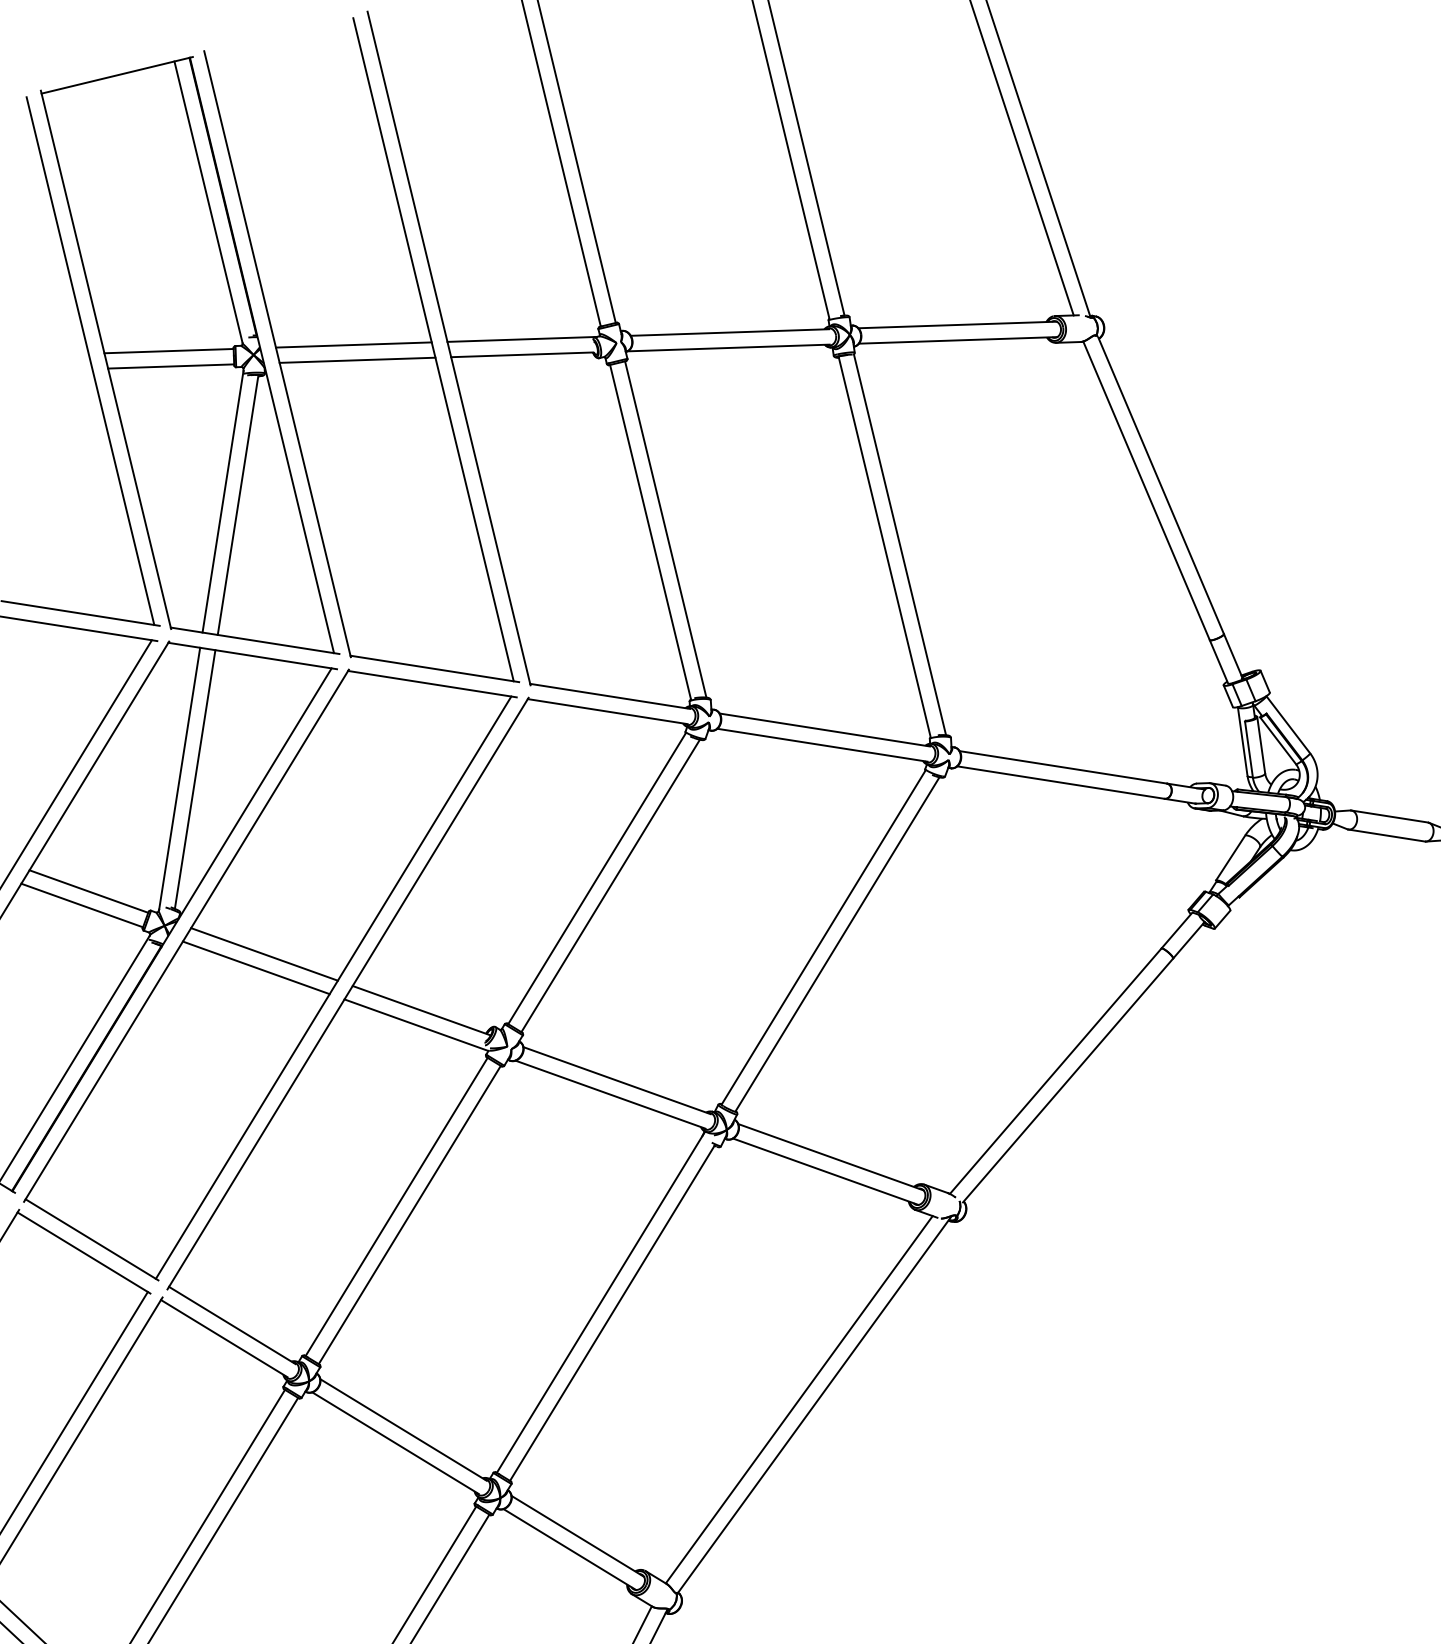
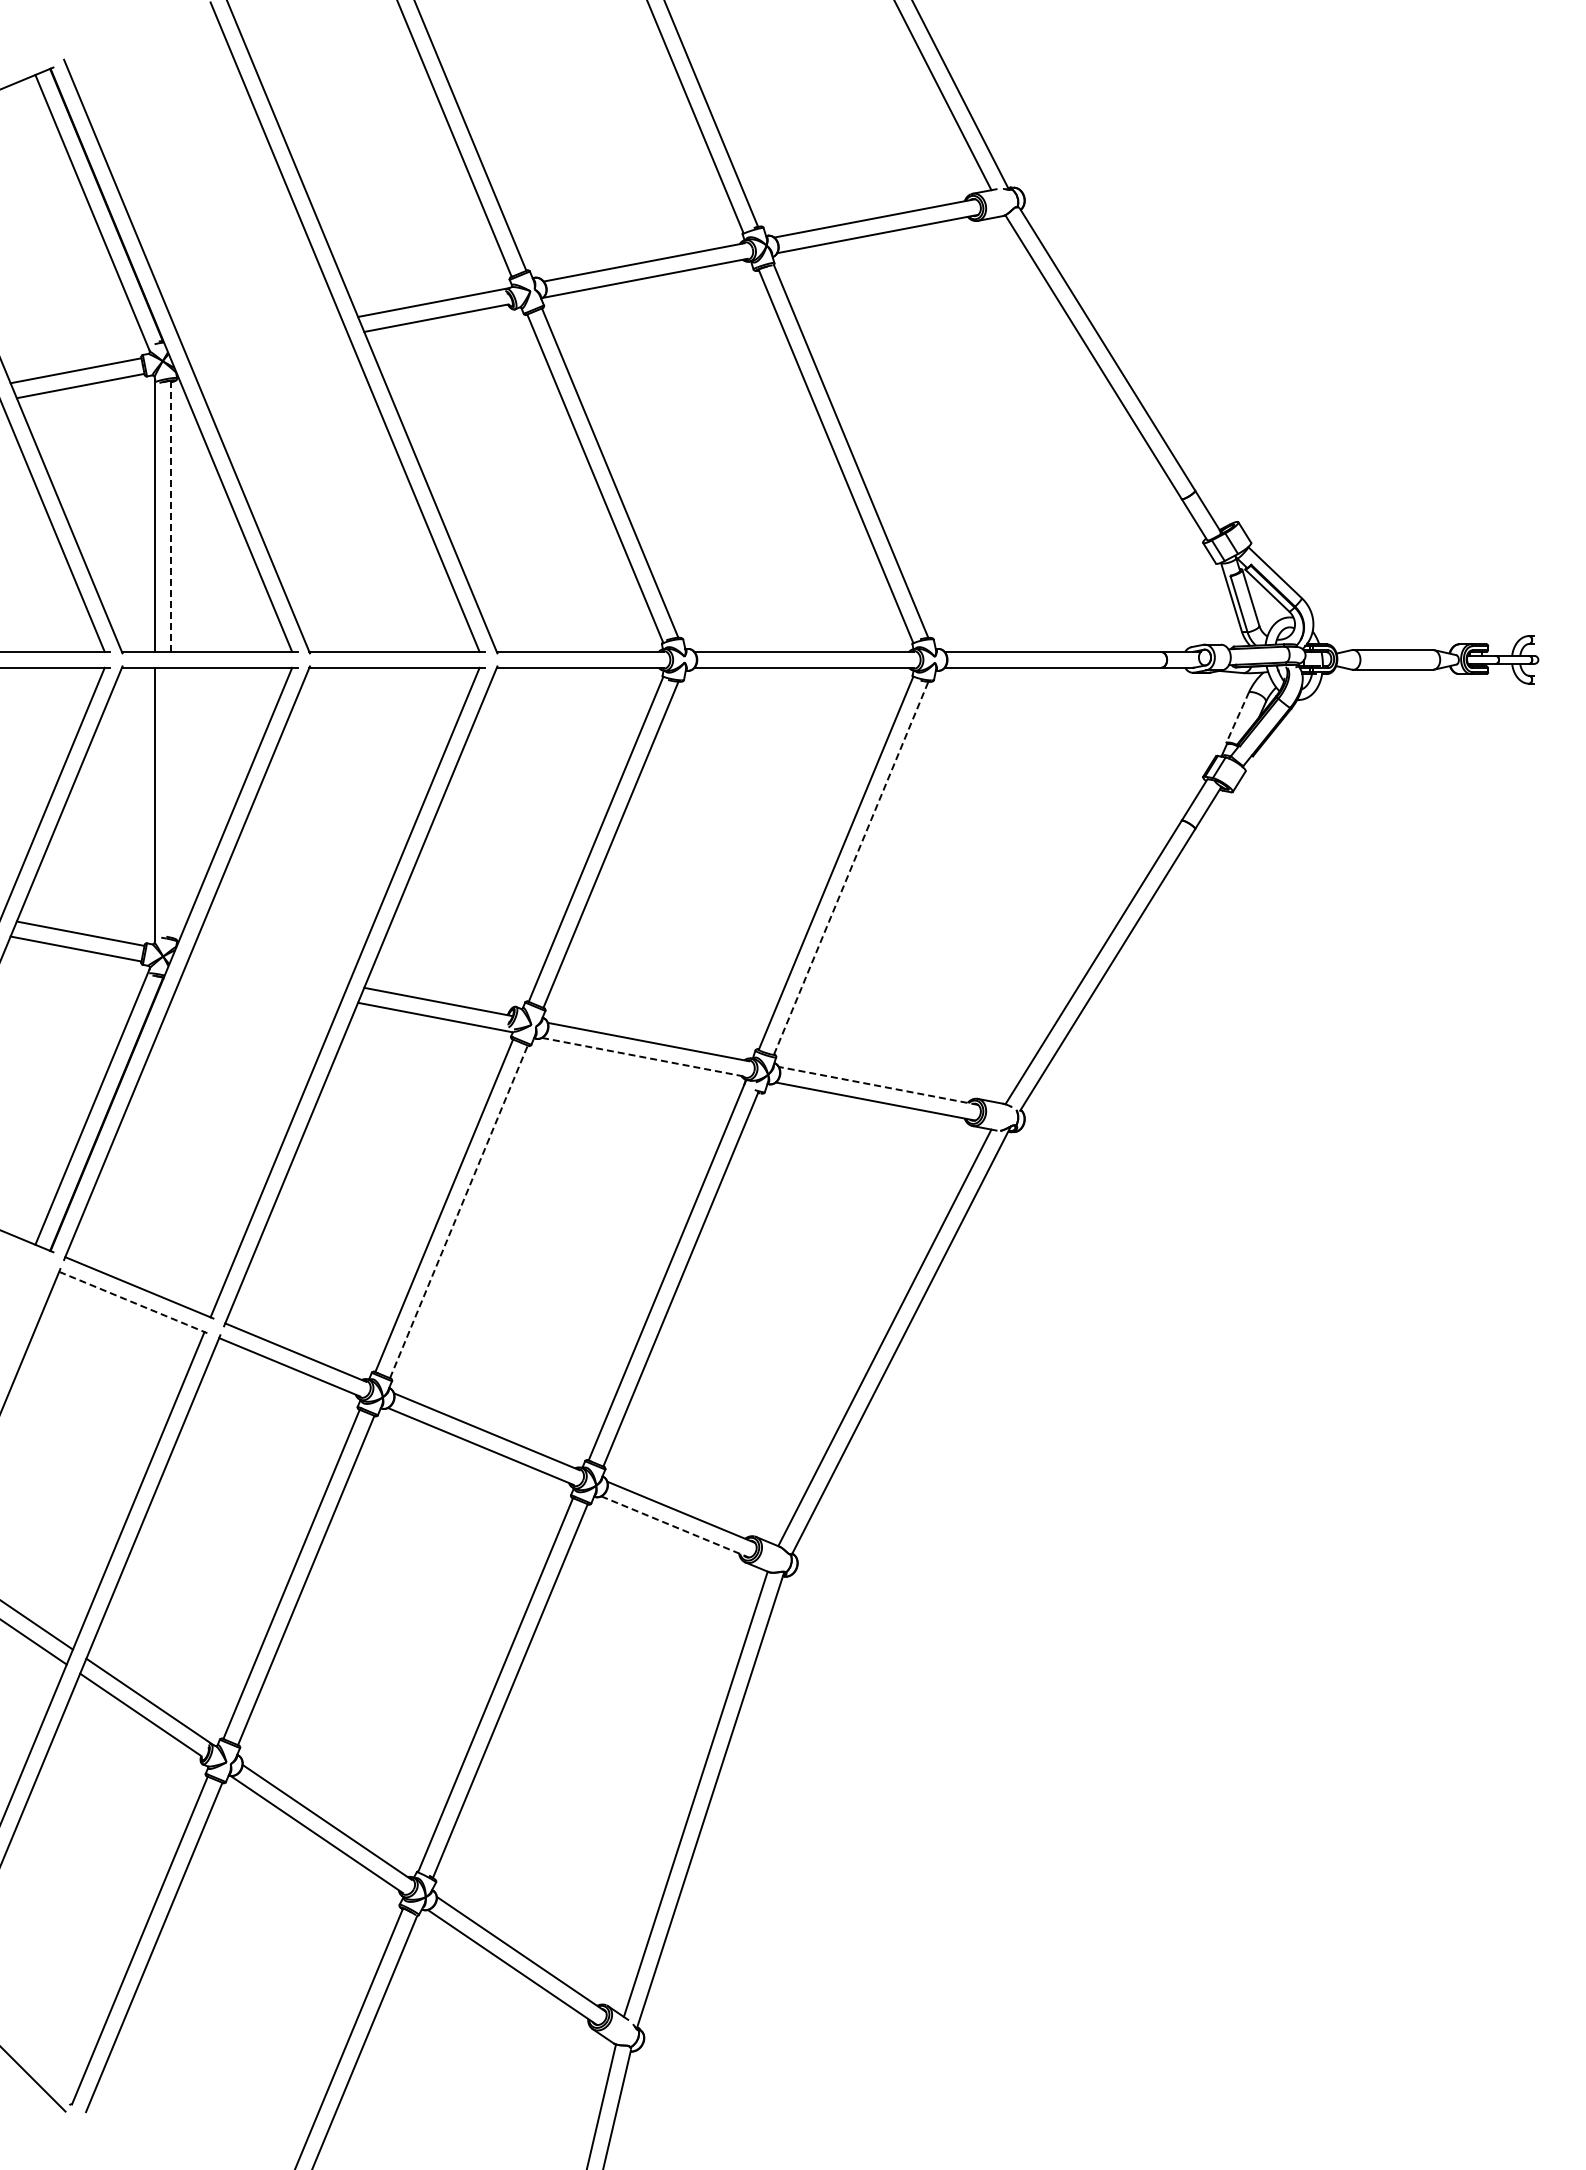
line: (354, 345) -> (263, 335), removed
line: (357, 360) -> (269, 350), removed
line: (237, 505) -> (170, 516), solid -> dashed
line: (194, 779) -> (170, 802), removed
line: (1230, 857) -> (1237, 717), solid -> dashed
line: (837, 944) -> (851, 868), solid -> dashed
line: (264, 954) -> (269, 969), removed
line: (256, 967) -> (263, 984), removed
line: (610, 1094) -> (644, 1057), solid -> dashed
line: (831, 1156) -> (878, 1085), solid -> dashed
line: (410, 1214) -> (459, 1211), solid -> dashed
line: (84, 1253) -> (133, 1302), solid -> dashed
line: (570, 1550) -> (675, 1527), solid -> dashed

